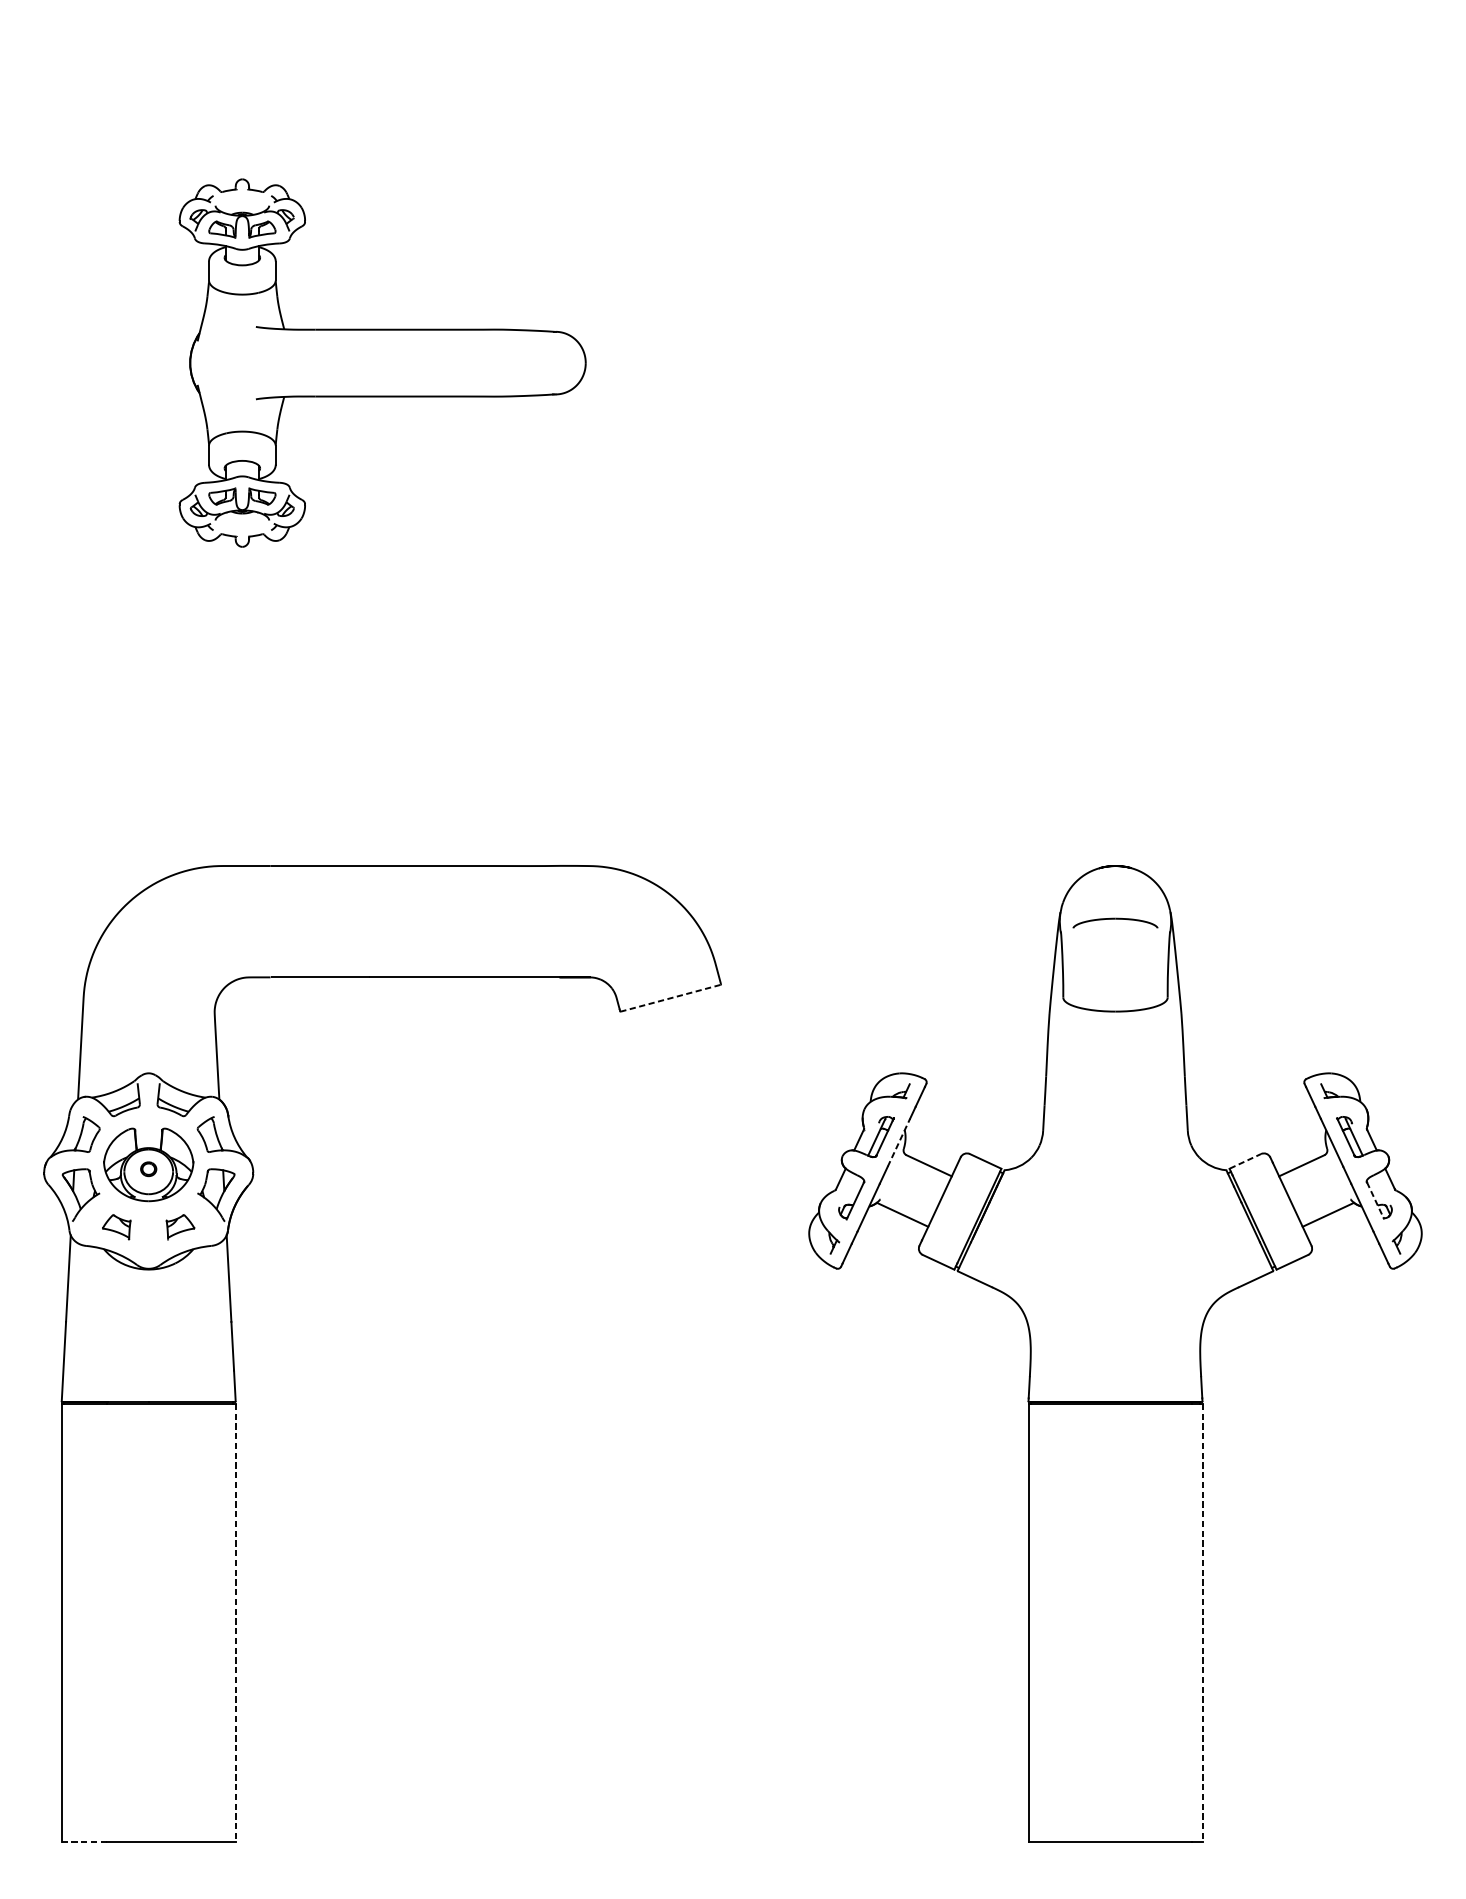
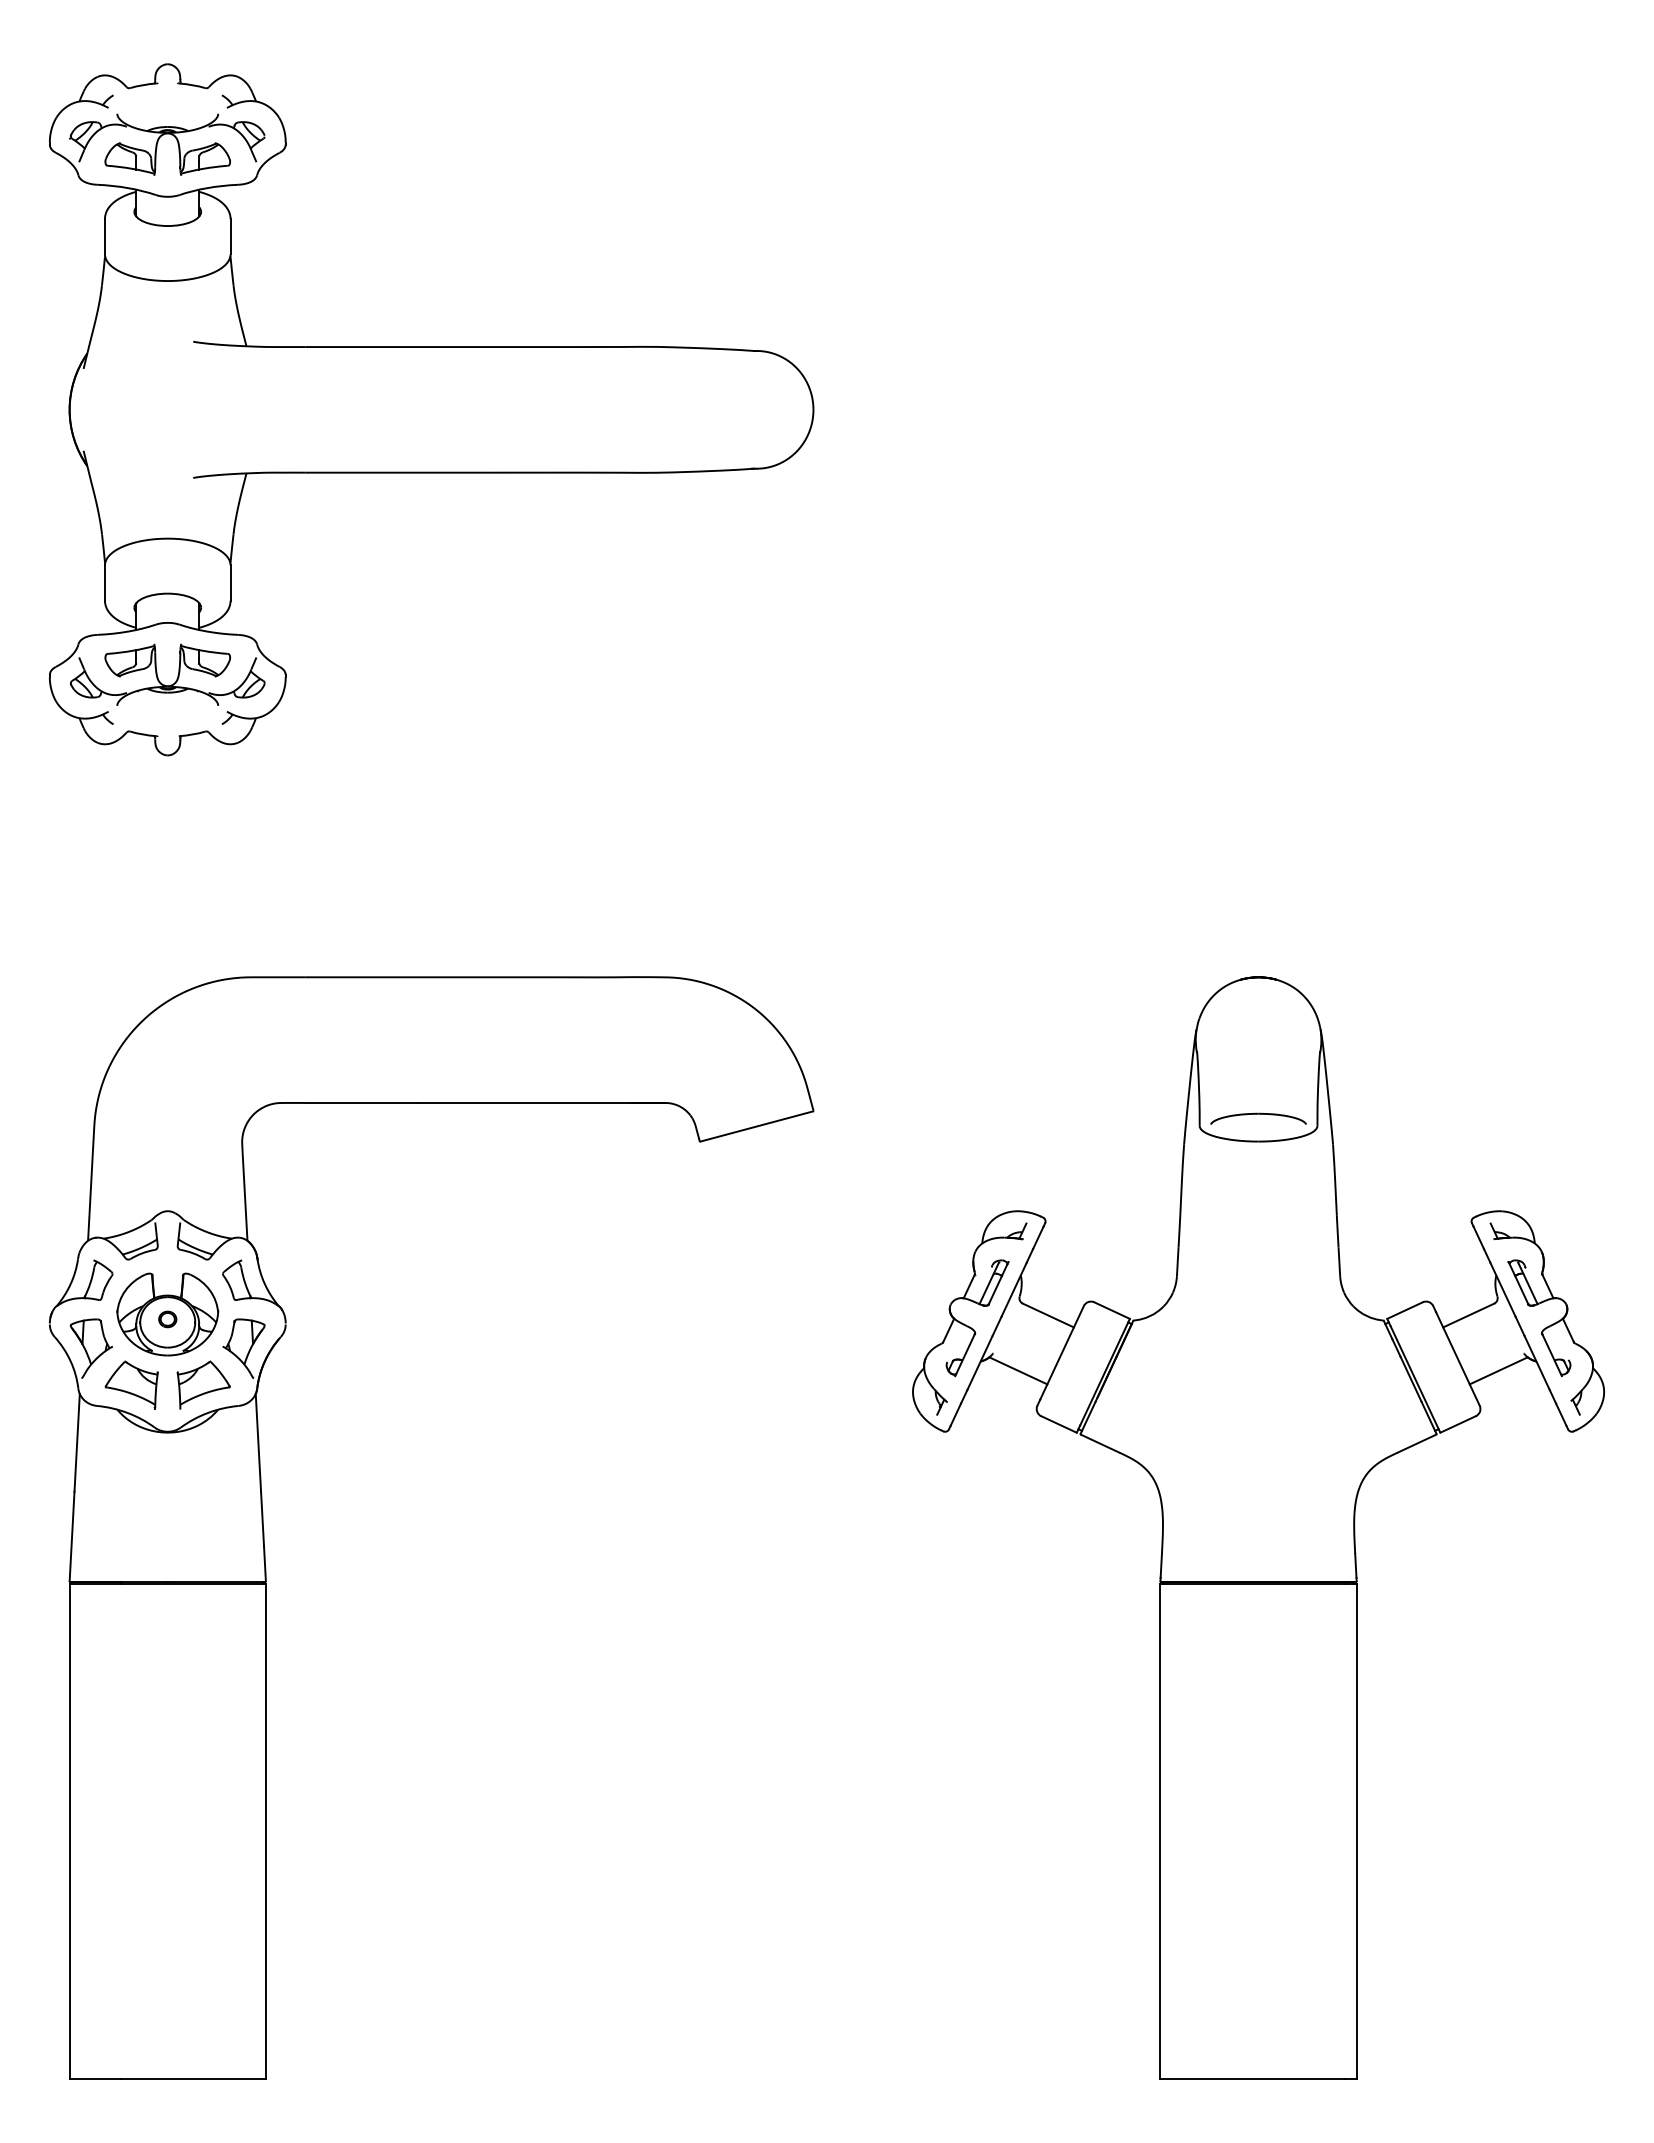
part: (382, 362) -> (431, 409), size x1.67
part: (1115, 922) -> (1258, 1118), moved
line: (670, 998) -> (756, 1126), dashed -> solid
line: (899, 1142) -> (1014, 1289), dashed -> solid
line: (1245, 1161) -> (1405, 1310), dashed -> solid
line: (1376, 1201) -> (1552, 1355), dashed -> solid
part: (116, 1226) -> (131, 1384), size x1.67
part: (180, 1226) -> (203, 1384), size x1.67
line: (235, 1623) -> (265, 1831), dashed -> solid
line: (1202, 1623) -> (1356, 1831), dashed -> solid
line: (84, 1842) -> (95, 2078), dashed -> solid

